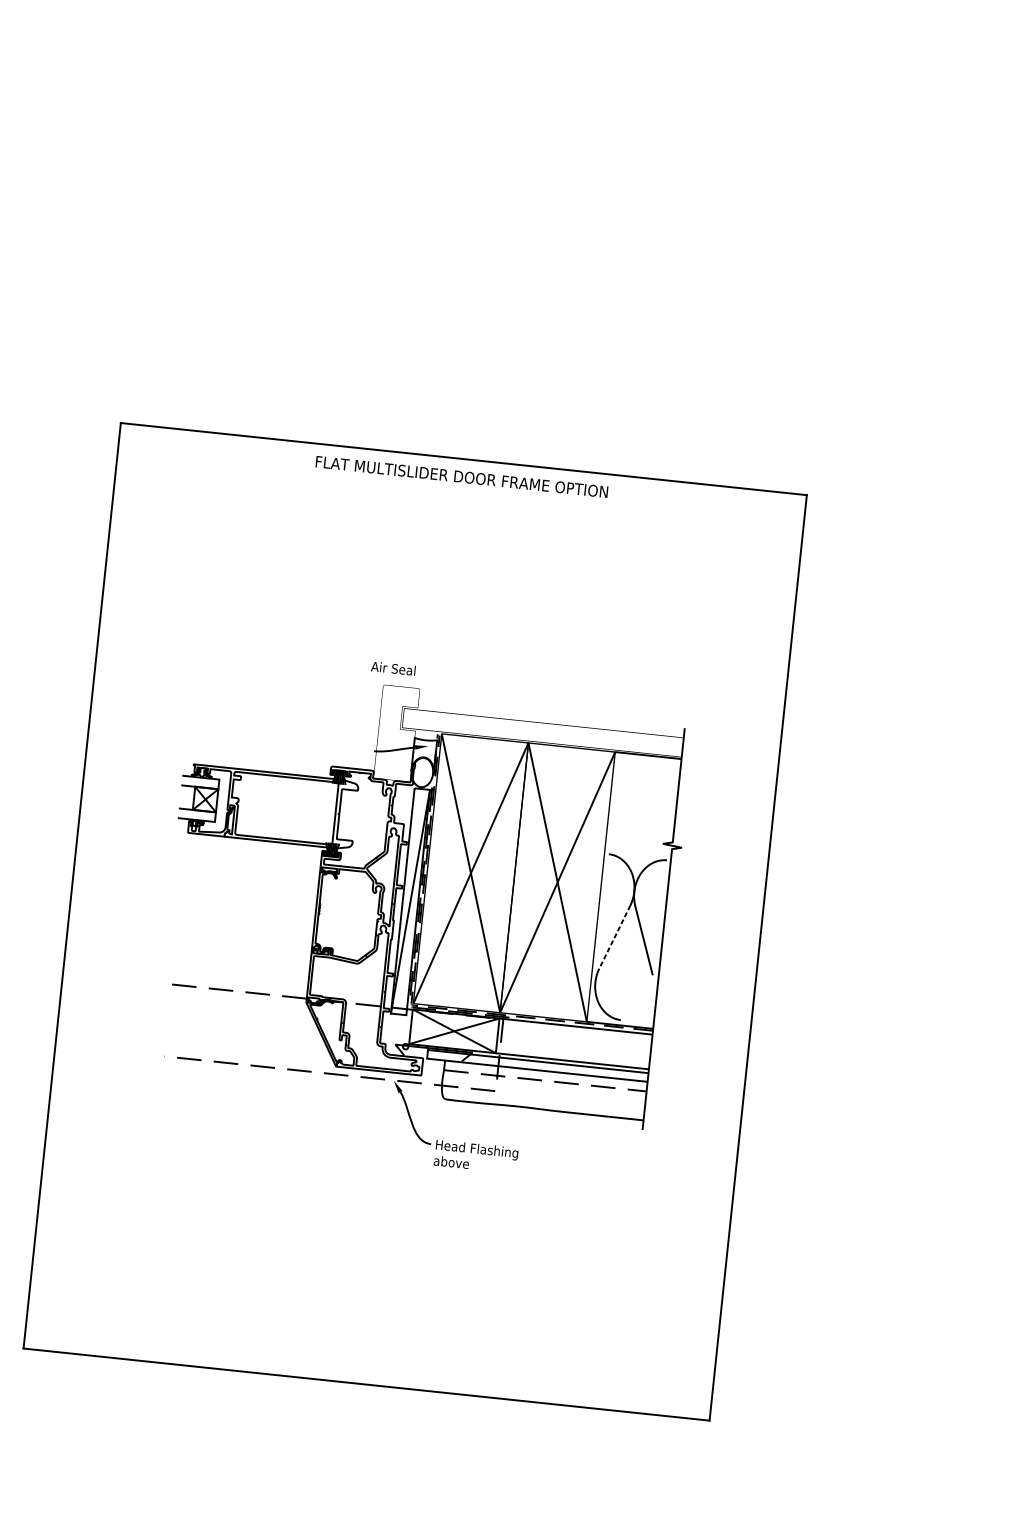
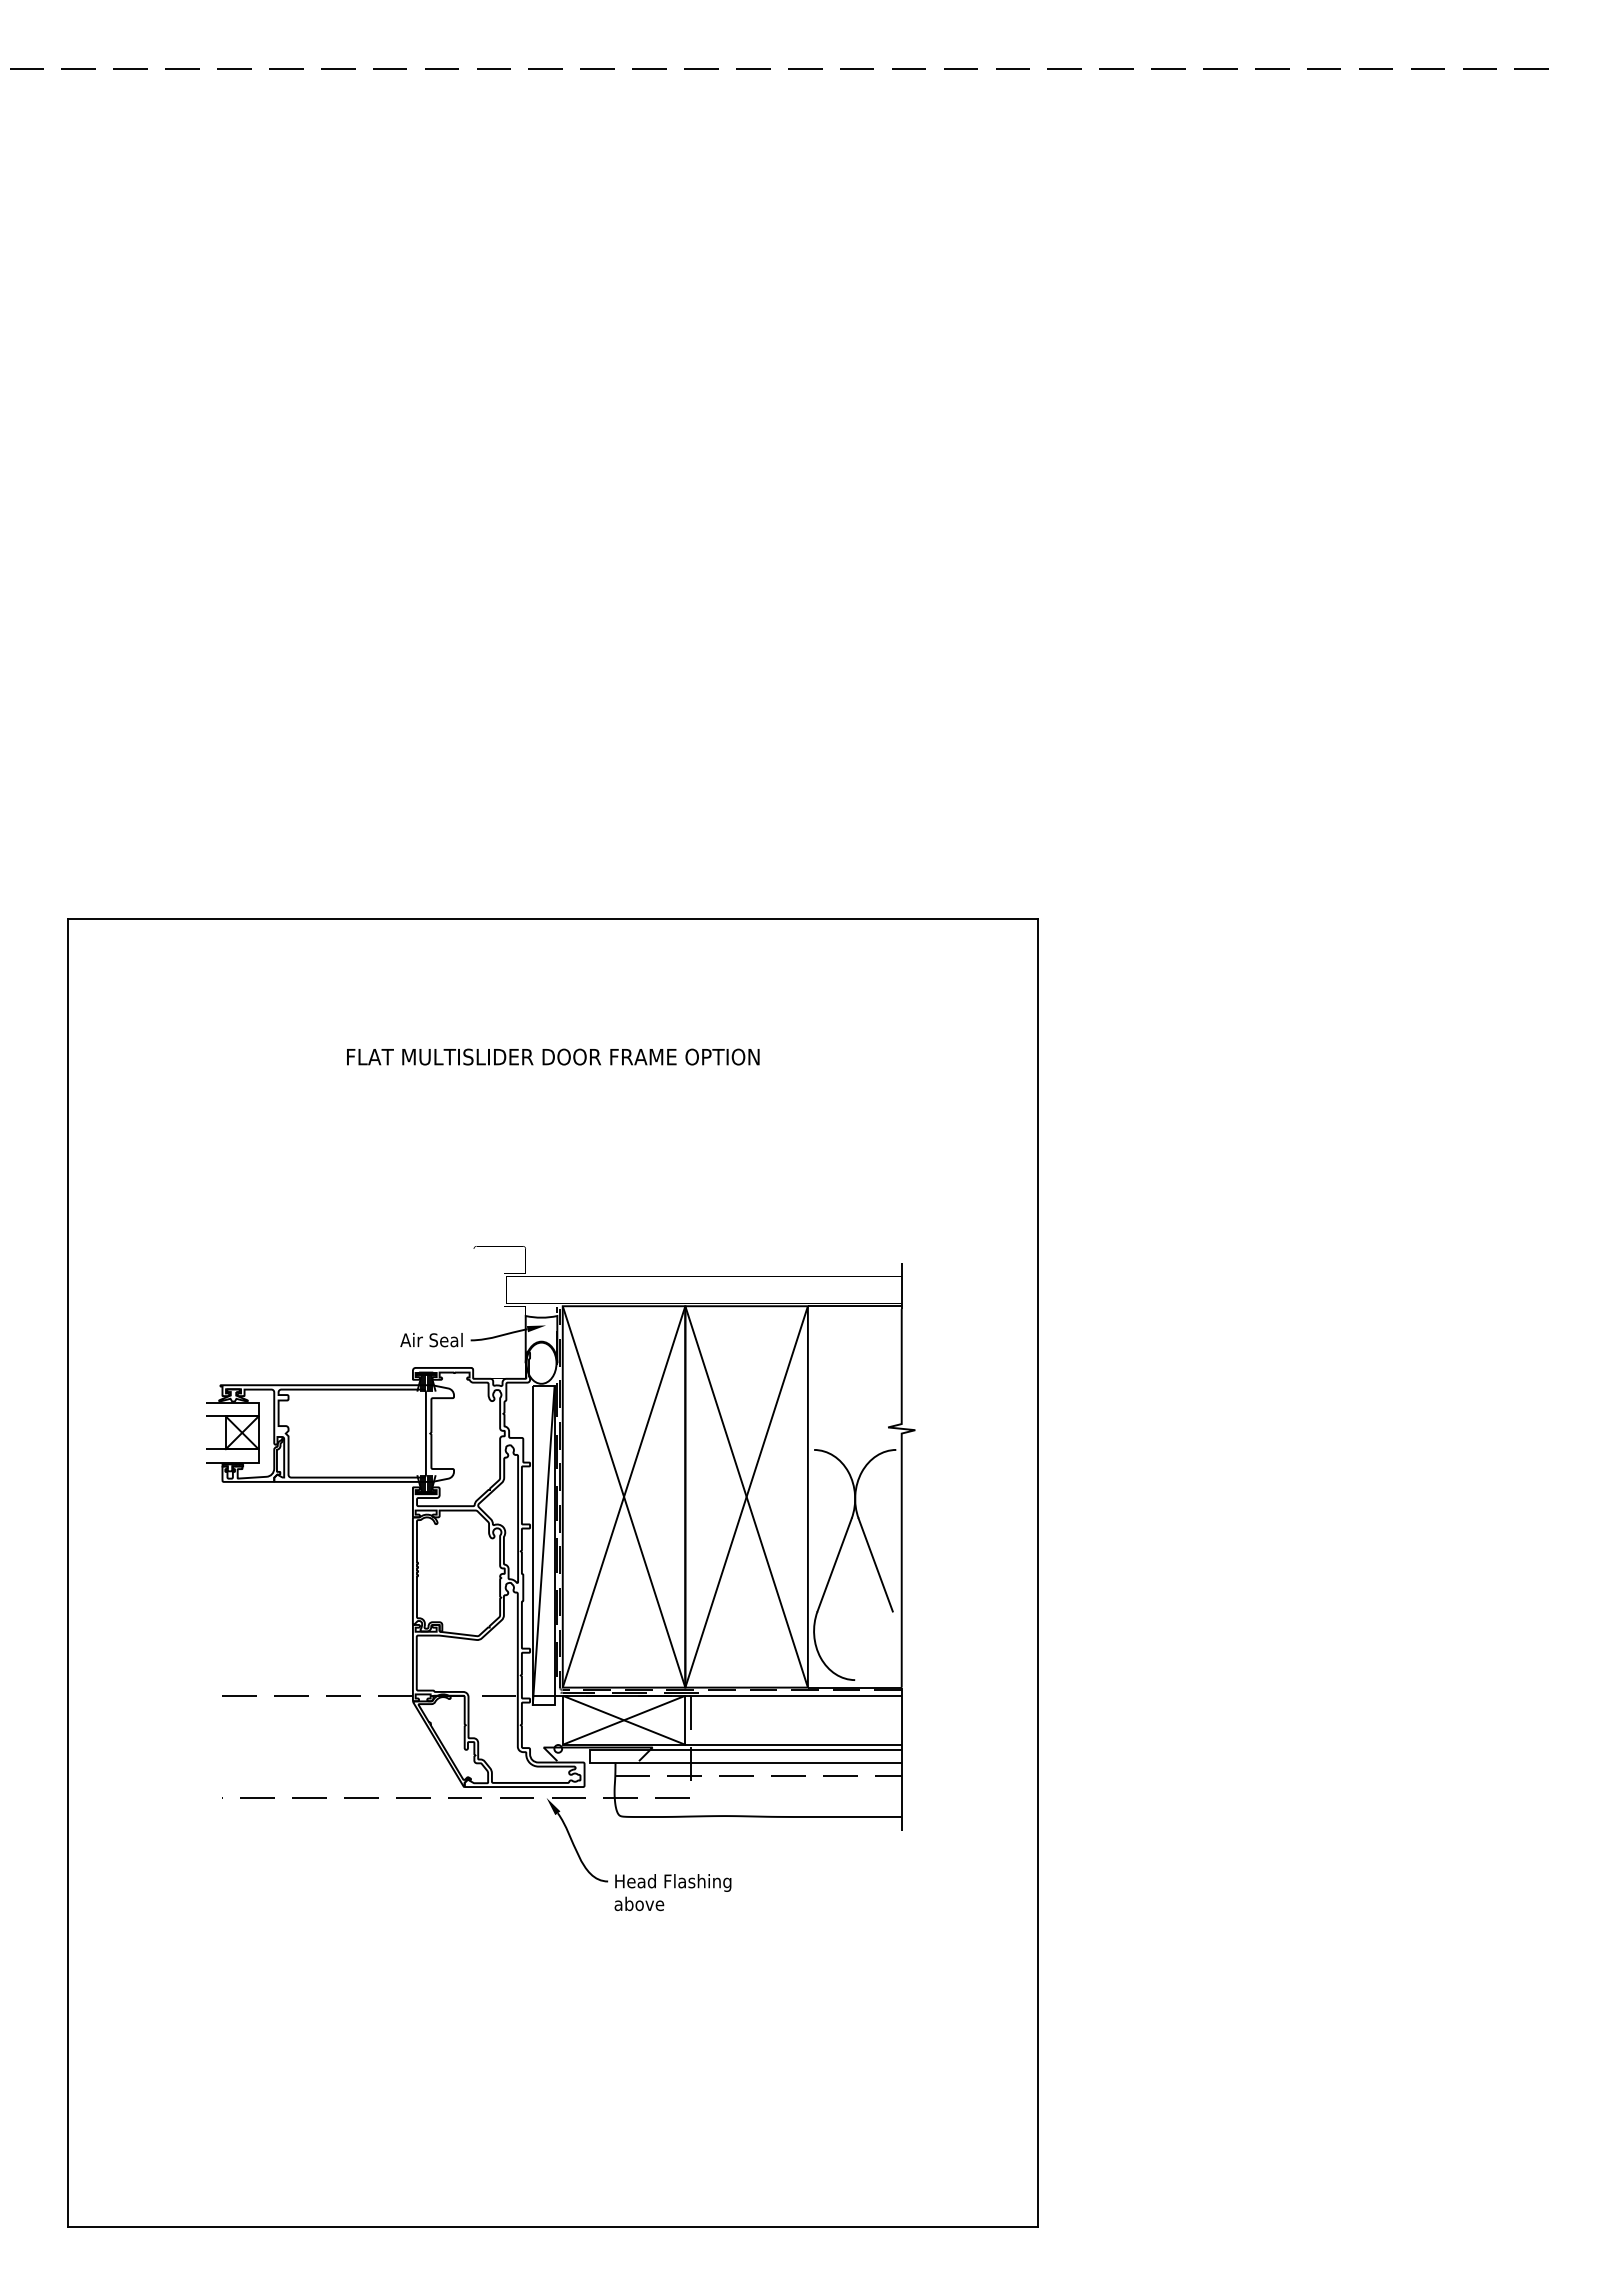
text: (462, 476) -> (553, 1056), moved
text: (393, 668) -> (431, 1340), moved
line: (614, 937) -> (834, 1565), dashed -> solid

